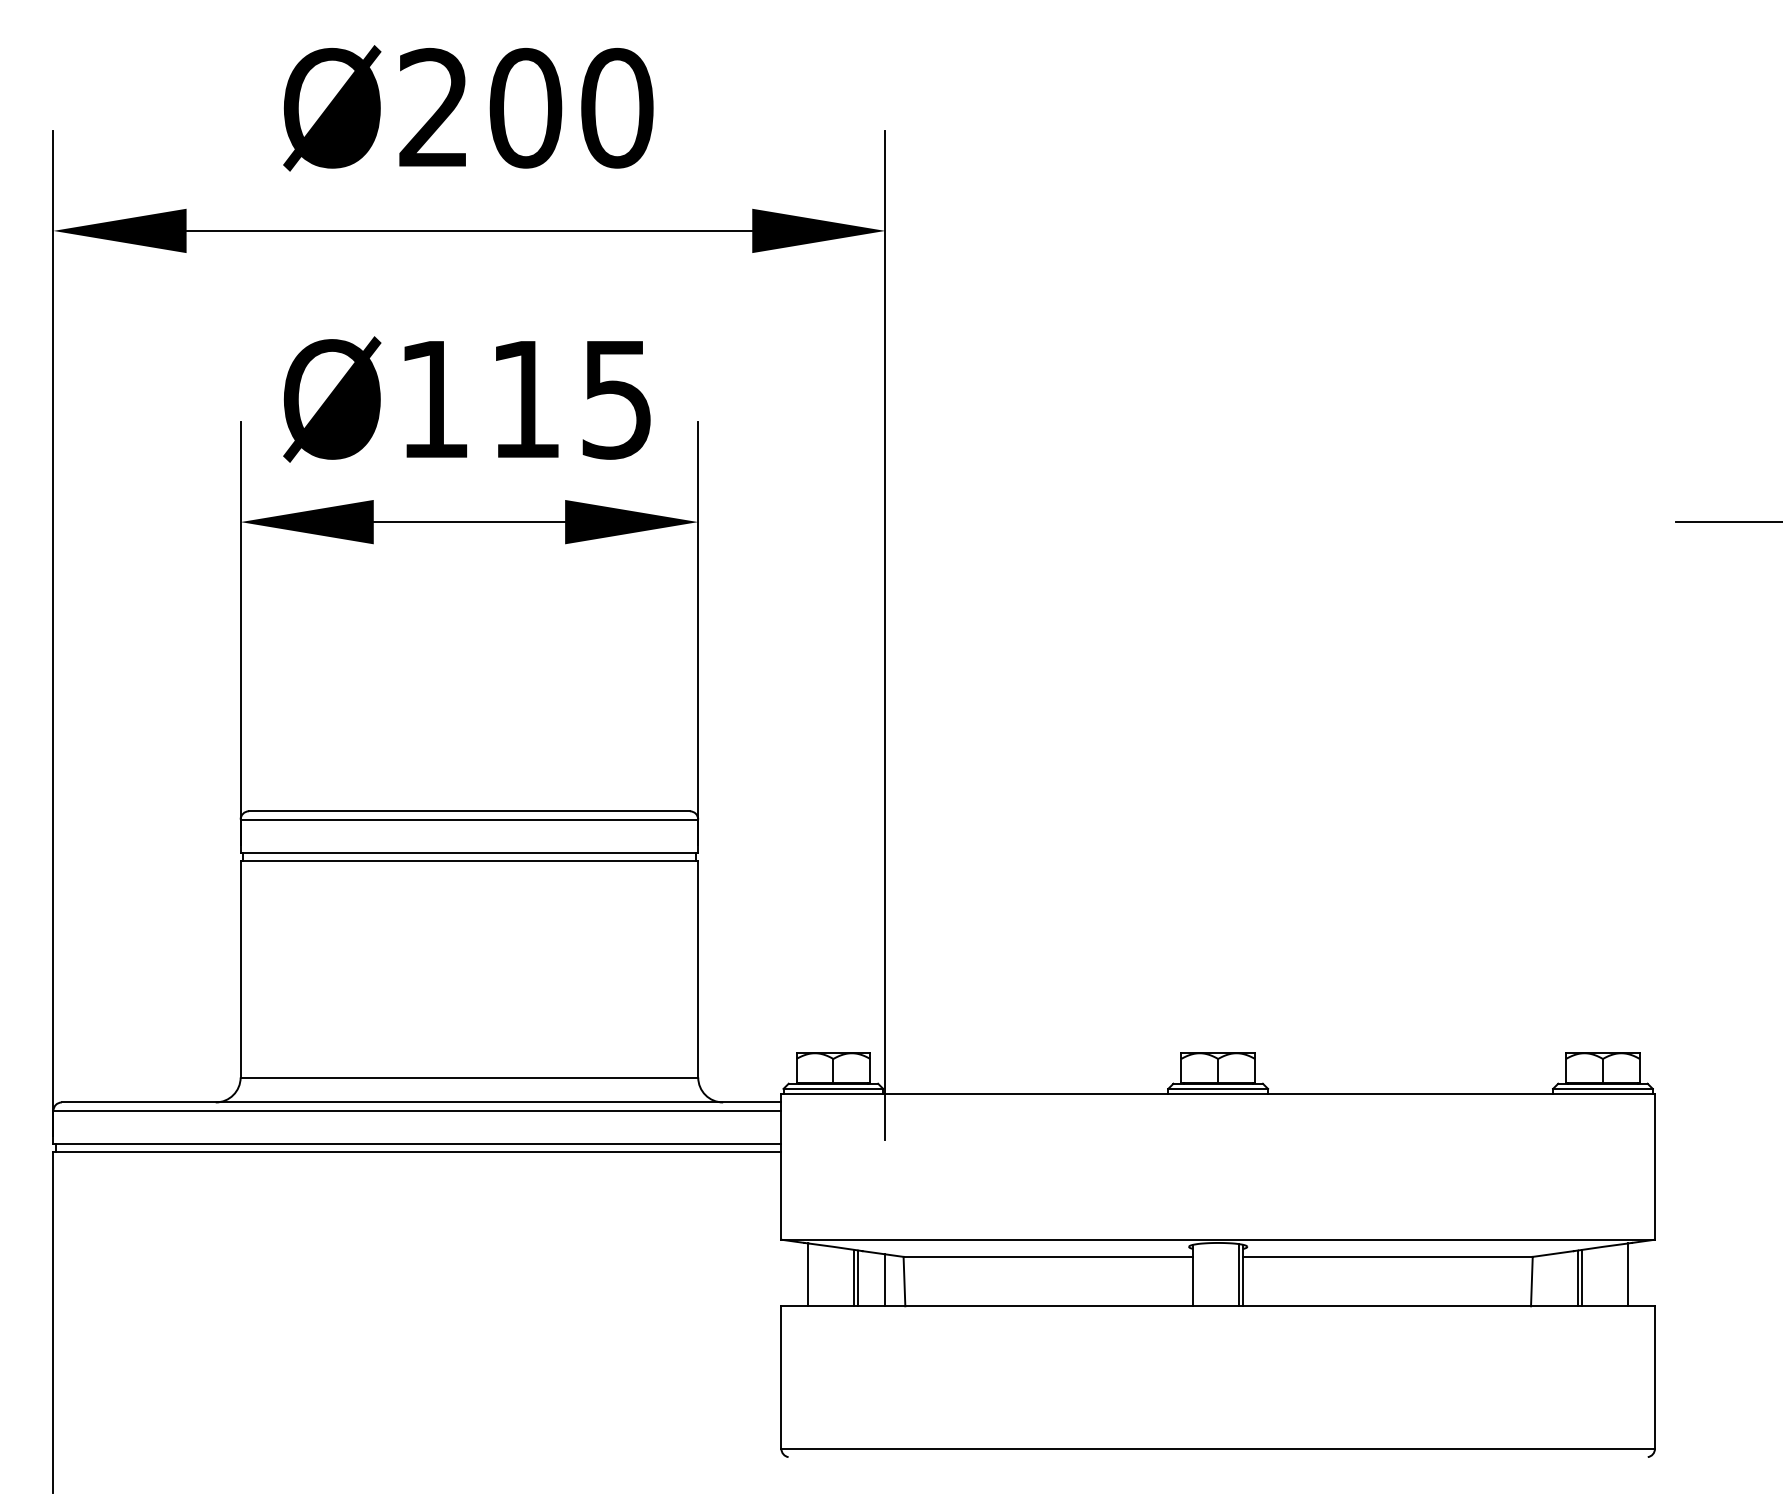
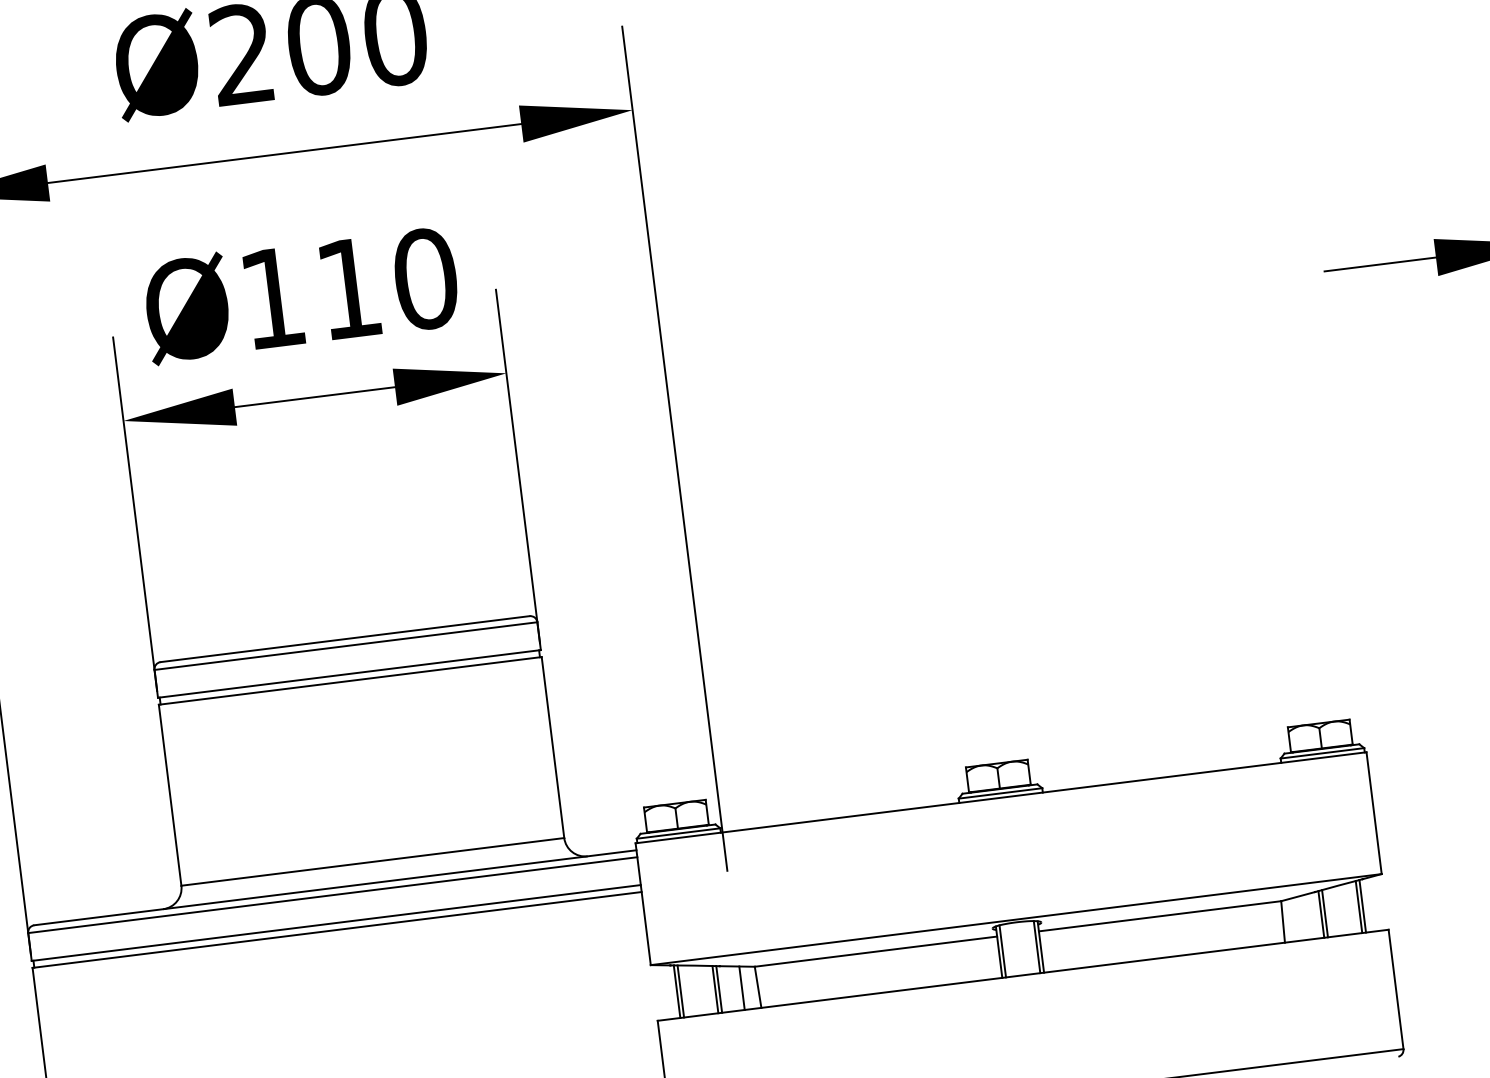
text: (617, 399) -> (426, 279), Ø115 -> Ø110
line: (812, 1275) -> (680, 991), added
line: (1197, 1275) -> (1002, 951), added
line: (1623, 1275) -> (1359, 907), added

